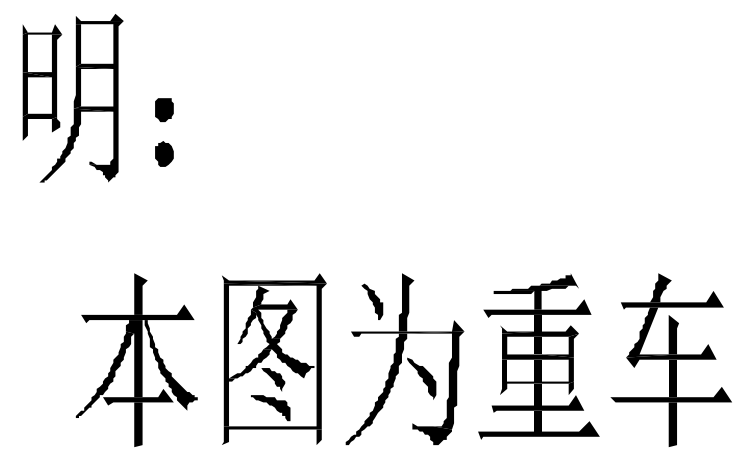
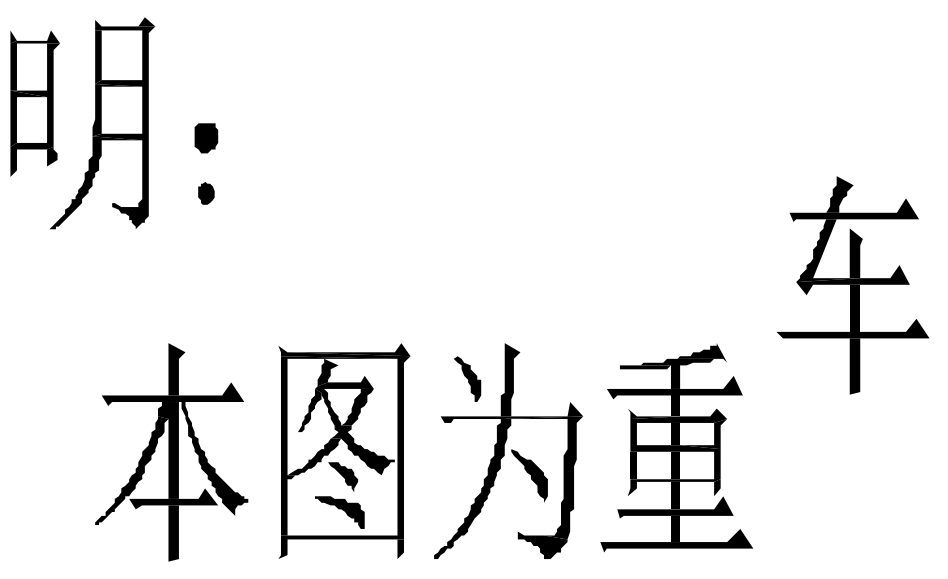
part: (41, 82) -> (34, 103), moved
part: (164, 154) -> (206, 193), size x0.7
part: (671, 360) -> (853, 285), moved

